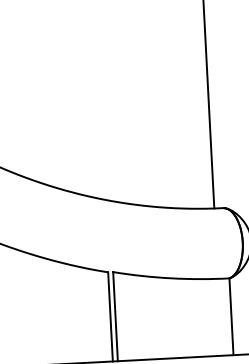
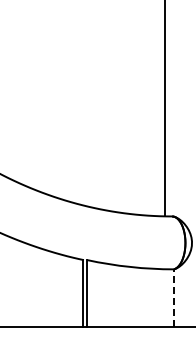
line: (232, 317) -> (174, 298), solid -> dashed

